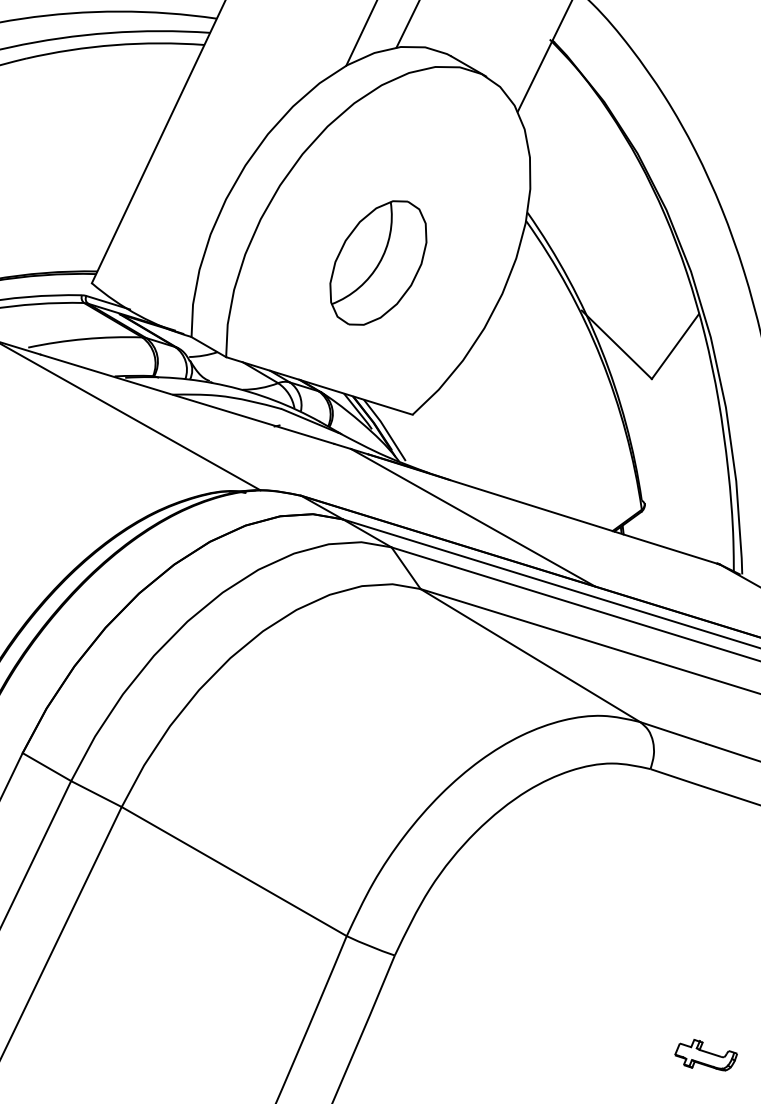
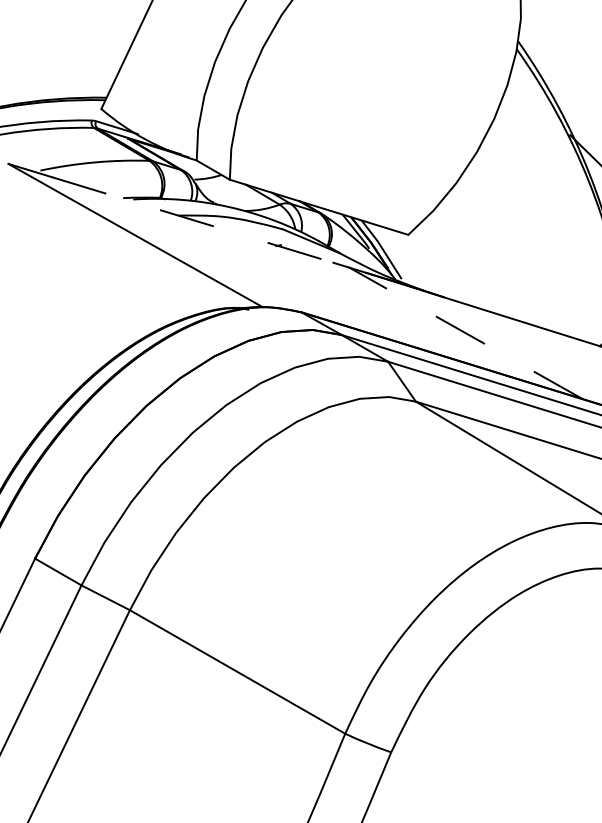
part: (378, 262) -> (375, 89), removed
line: (188, 399) -> (193, 220), solid -> dashed
line: (472, 517) -> (465, 333), solid -> dashed

